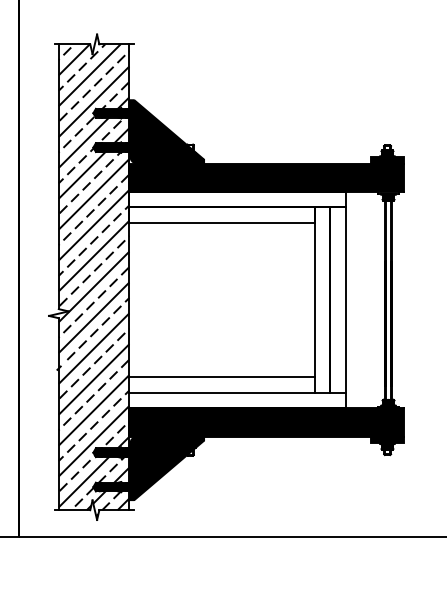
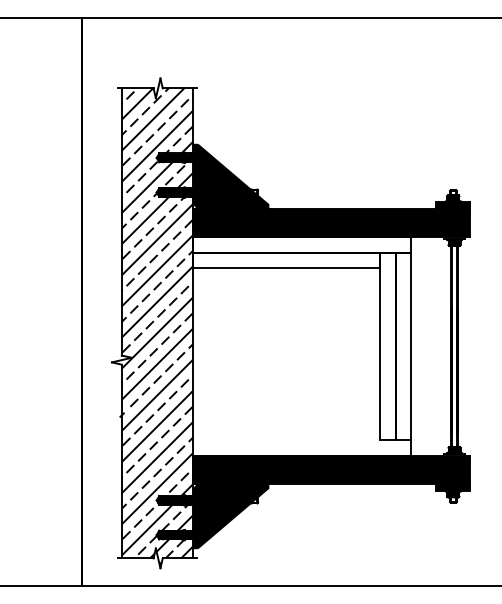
line: (222, 377) -> (286, 424), removed
line: (222, 393) -> (286, 440), removed

